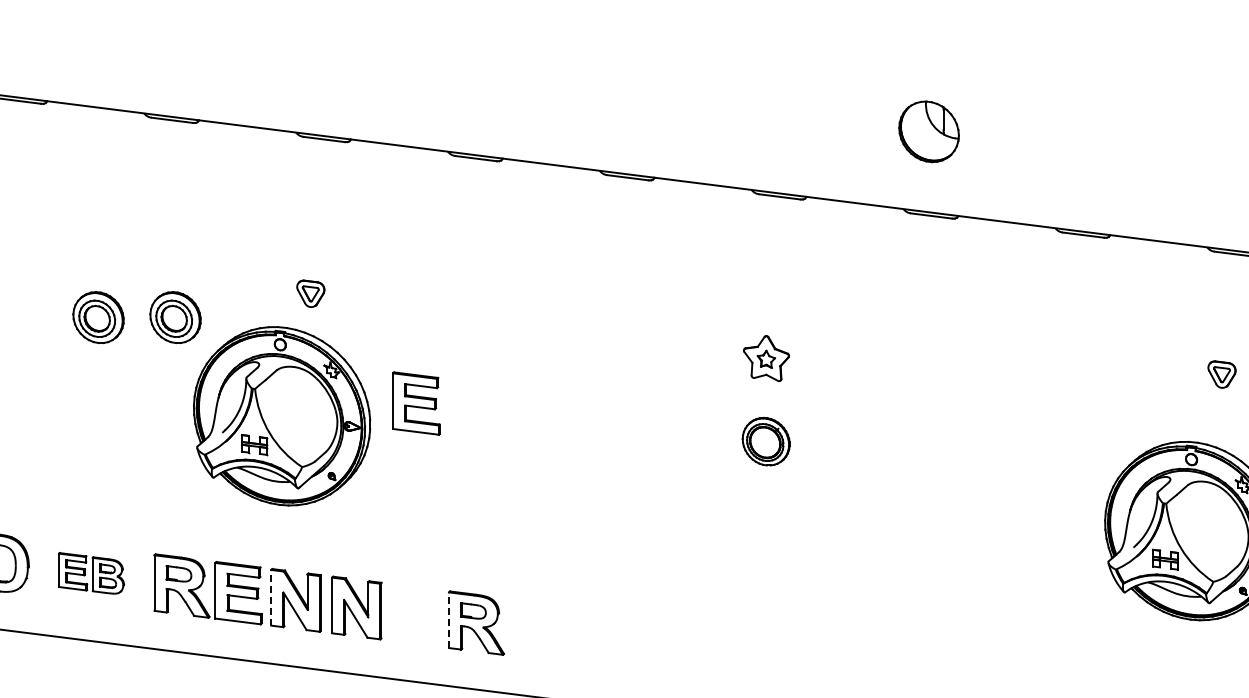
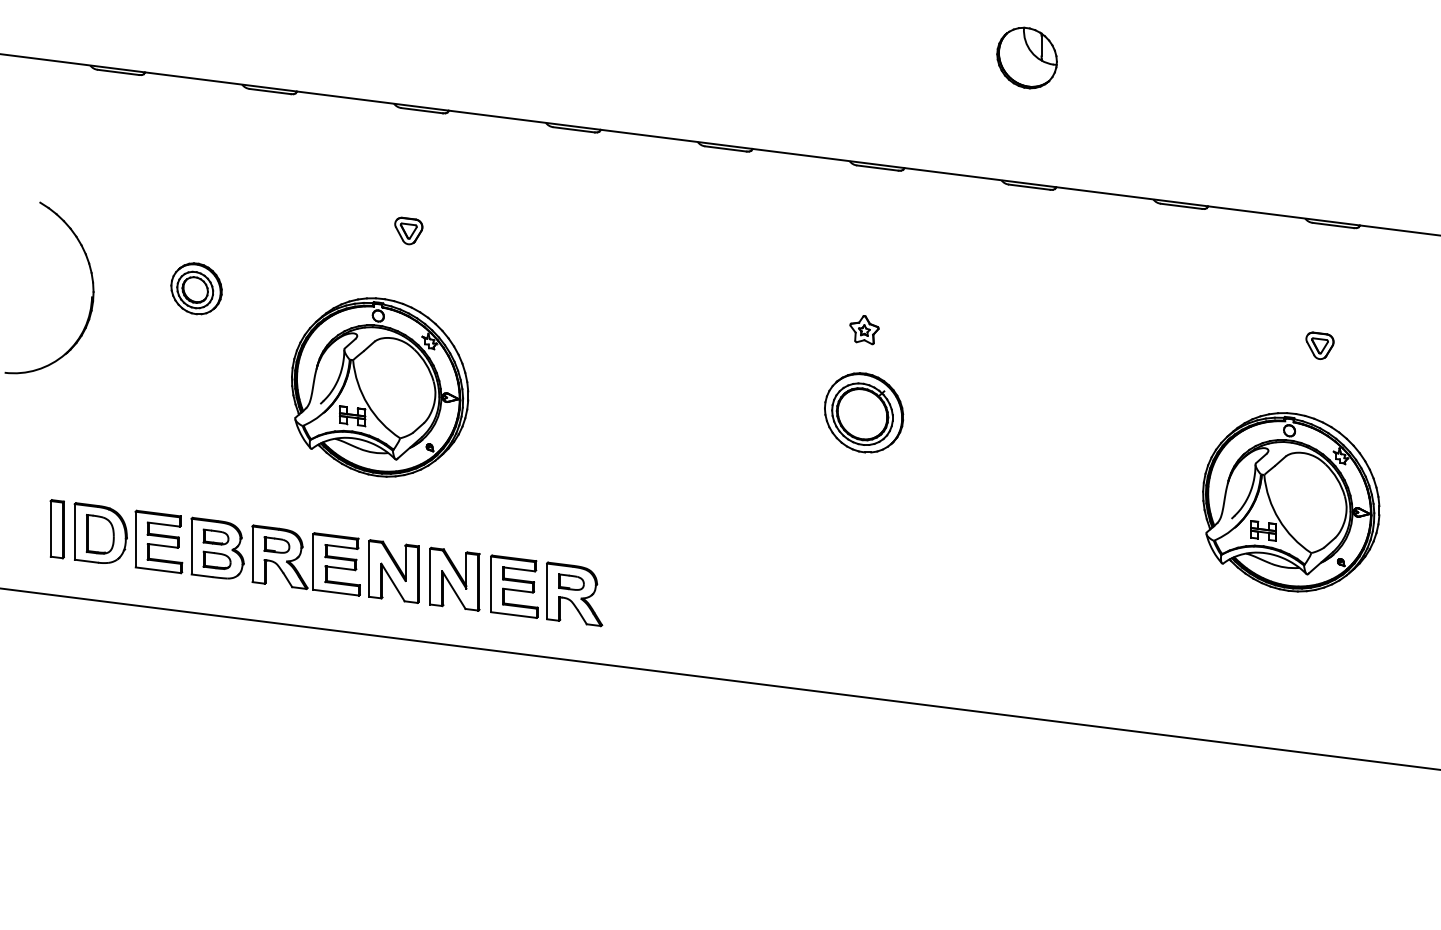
part: (928, 131) -> (1026, 57), moved
part: (310, 293) -> (408, 230), moved
part: (175, 317) -> (273, 288), removed
part: (766, 359) -> (864, 330), size x0.62
part: (416, 403) -> (514, 586), moved
part: (766, 441) -> (864, 412), size x1.67
part: (91, 573) -> (189, 544), size x1.67
line: (271, 598) -> (369, 569), dashed -> solid
line: (449, 620) -> (547, 591), dashed -> solid

